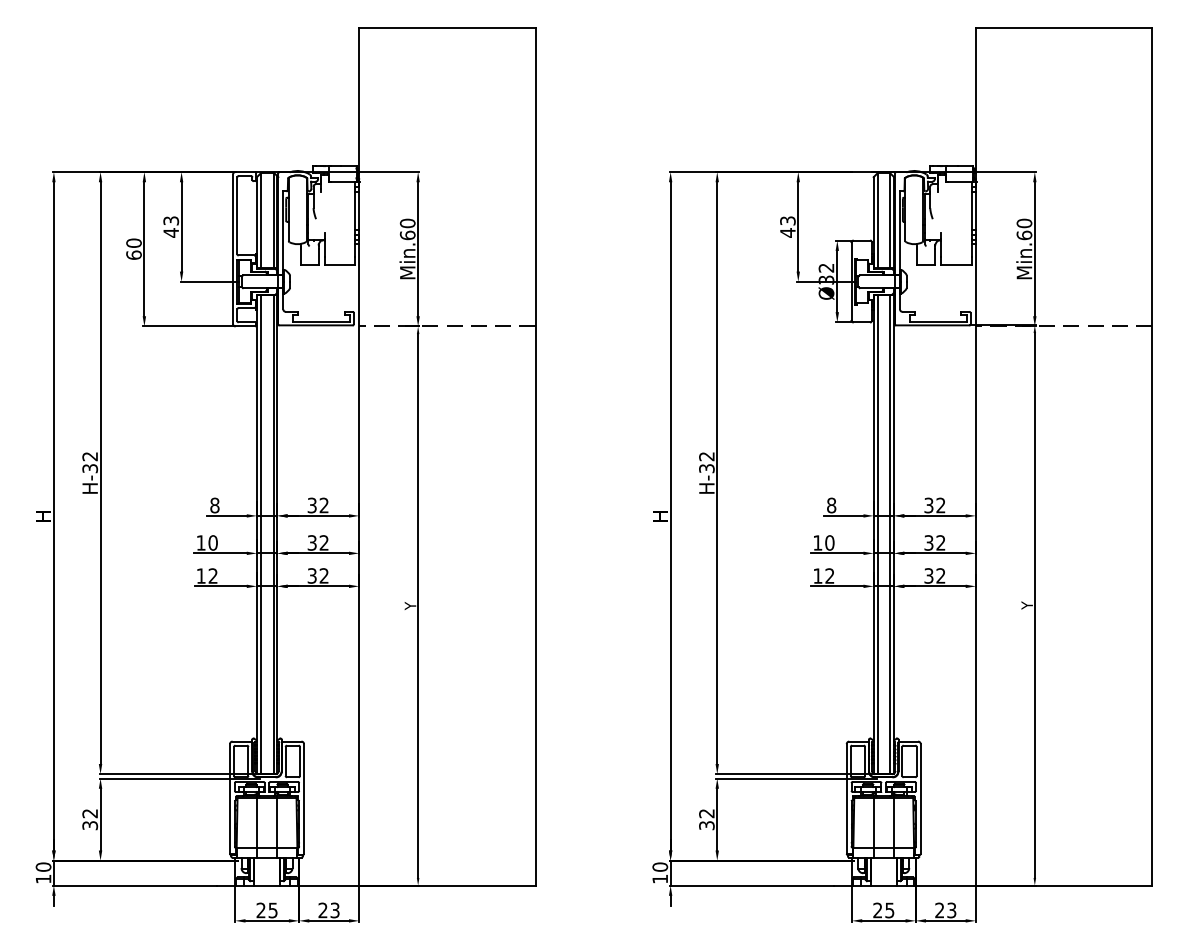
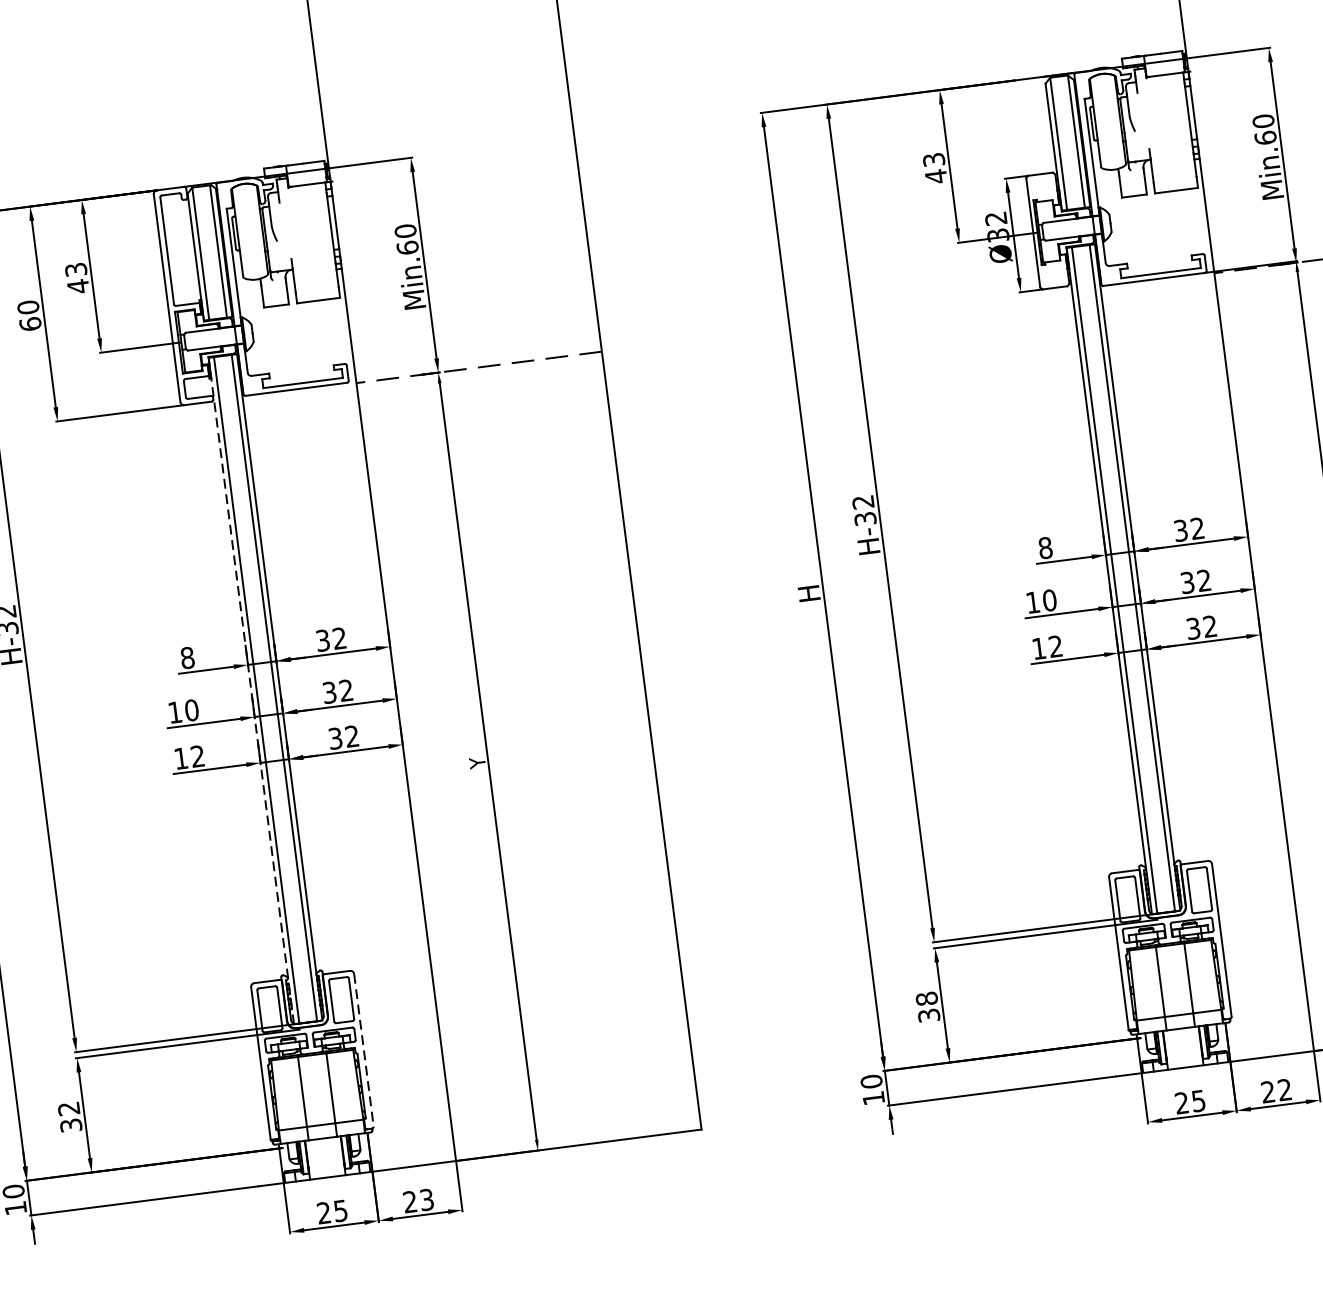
line: (256, 534) -> (250, 690), solid -> dashed
line: (304, 798) -> (364, 1049), solid -> dashed
text: (706, 813) -> (926, 998), 32 -> 38
text: (951, 910) -> (1284, 1090), 23 -> 22

